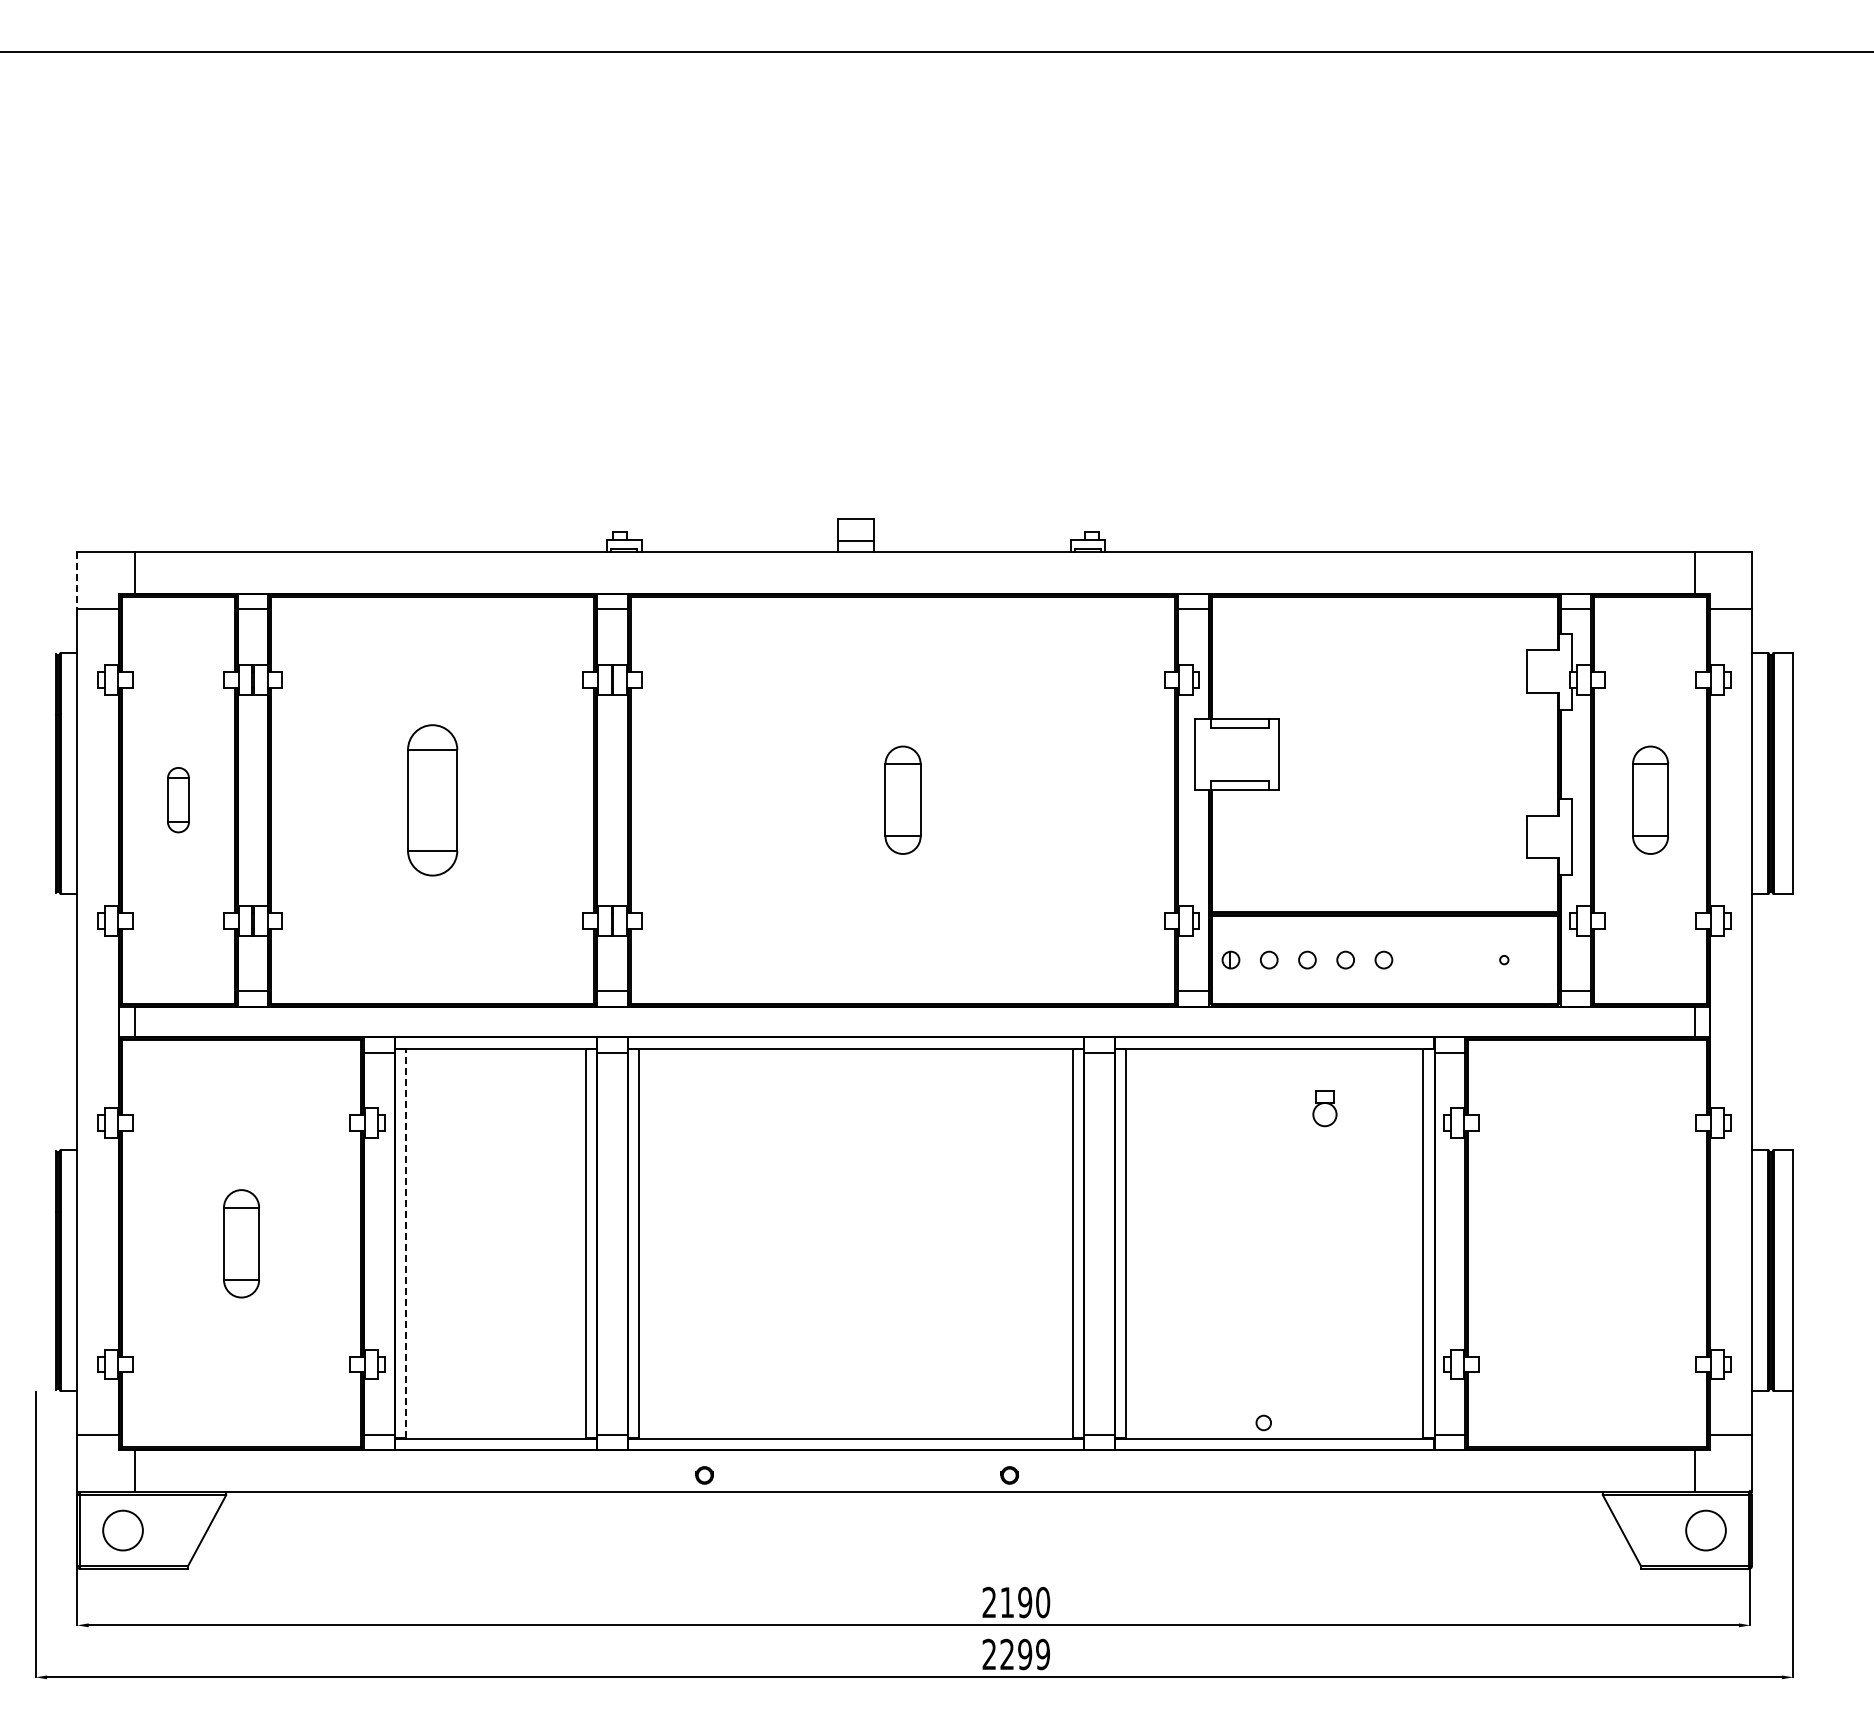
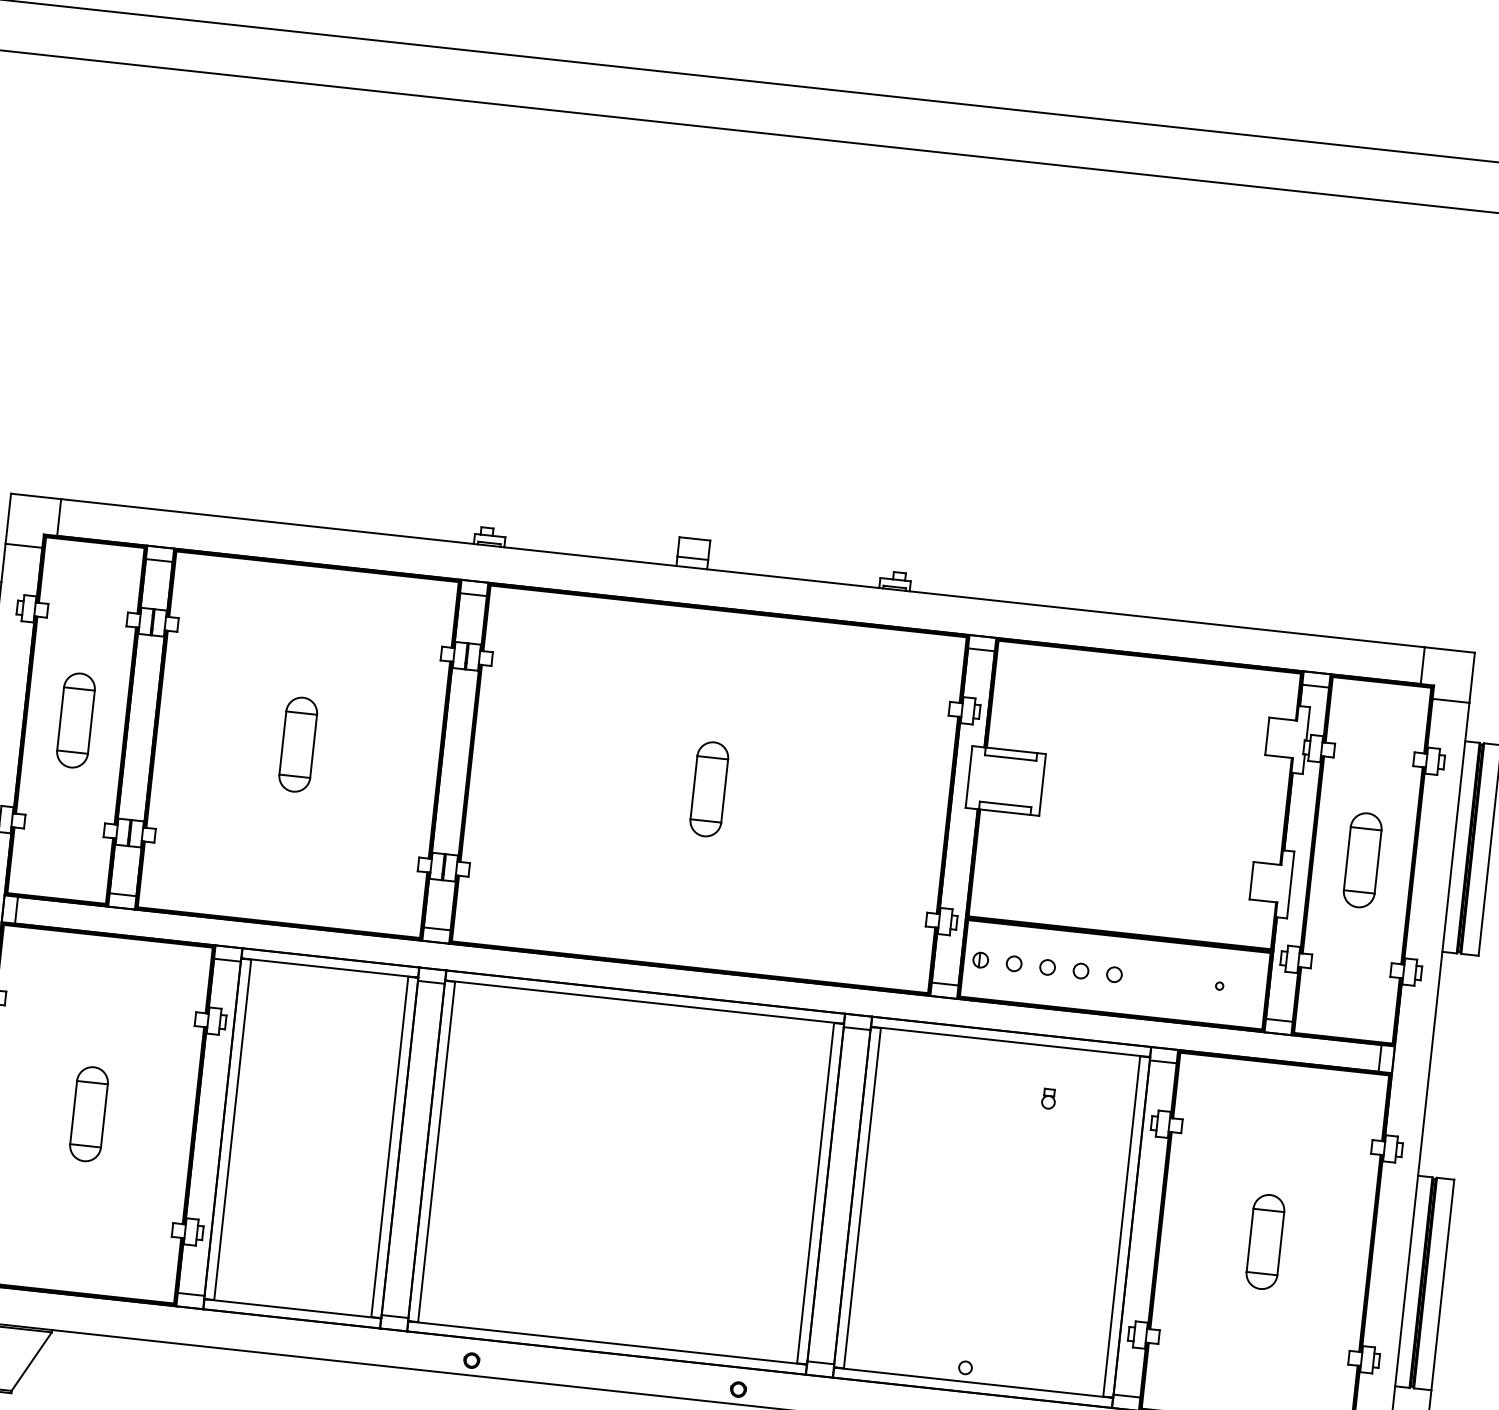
line: (77, 580) -> (8, 518), dashed -> solid
part: (178, 799) -> (76, 719), size x1.67
part: (432, 799) -> (298, 744), size x0.71
part: (1324, 1108) -> (1048, 1098), size x0.62
line: (405, 1243) -> (232, 1129), dashed -> solid
part: (1587, 1243) -> (1265, 1241), added

